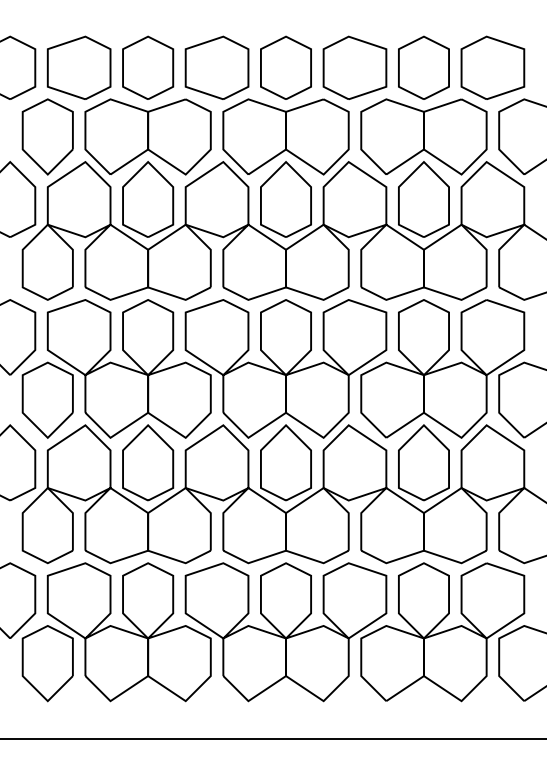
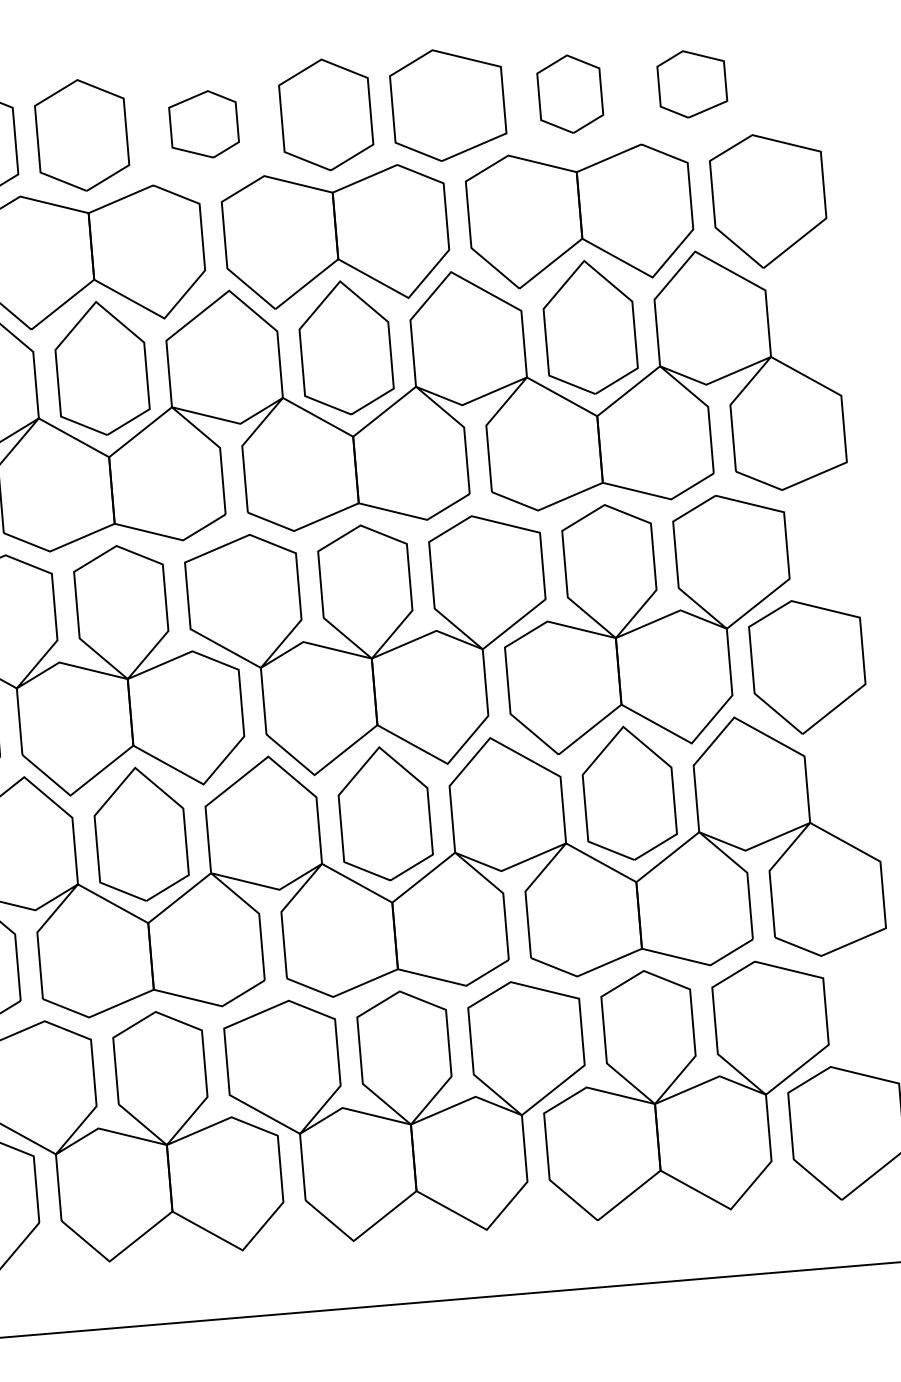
part: (216, 67) -> (203, 124), size x0.6
part: (423, 67) -> (569, 93), size x0.7
part: (492, 67) -> (691, 83), size x0.6

